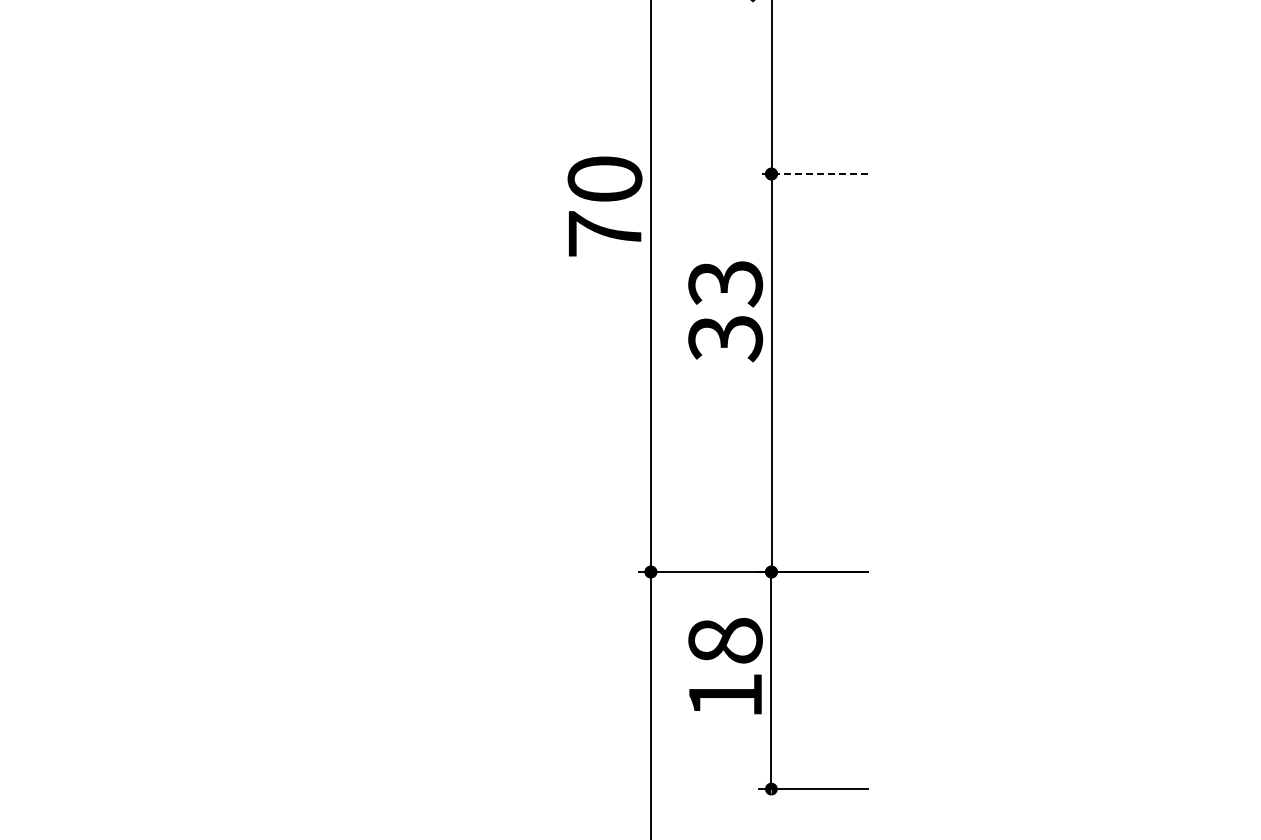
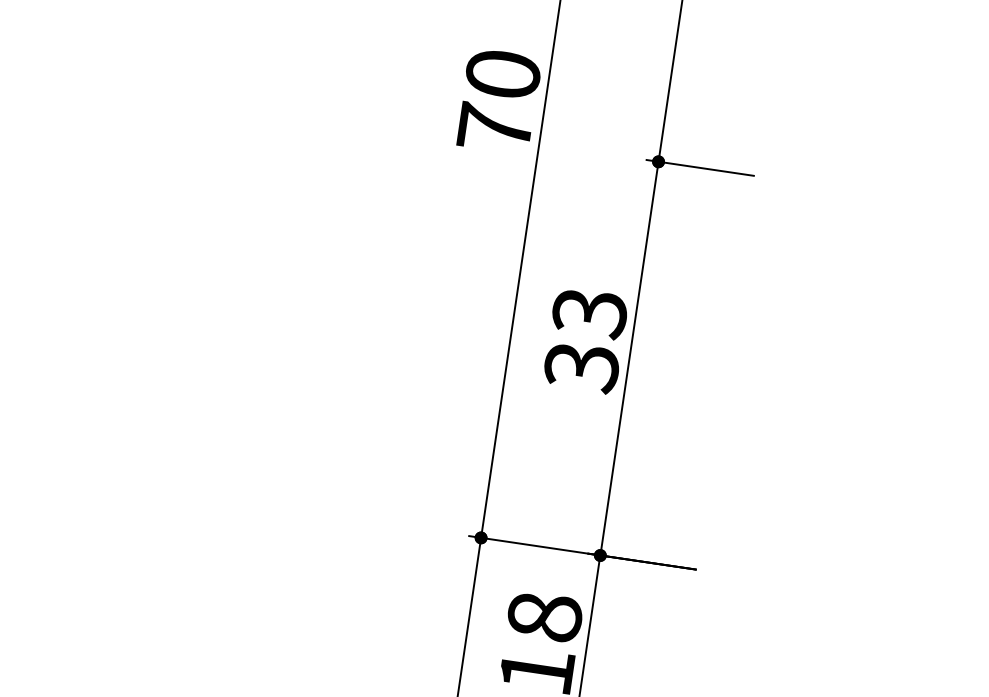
line: (813, 173) -> (700, 167), dashed -> solid
text: (604, 206) -> (498, 101), moved
text: (725, 311) -> (585, 340), moved

